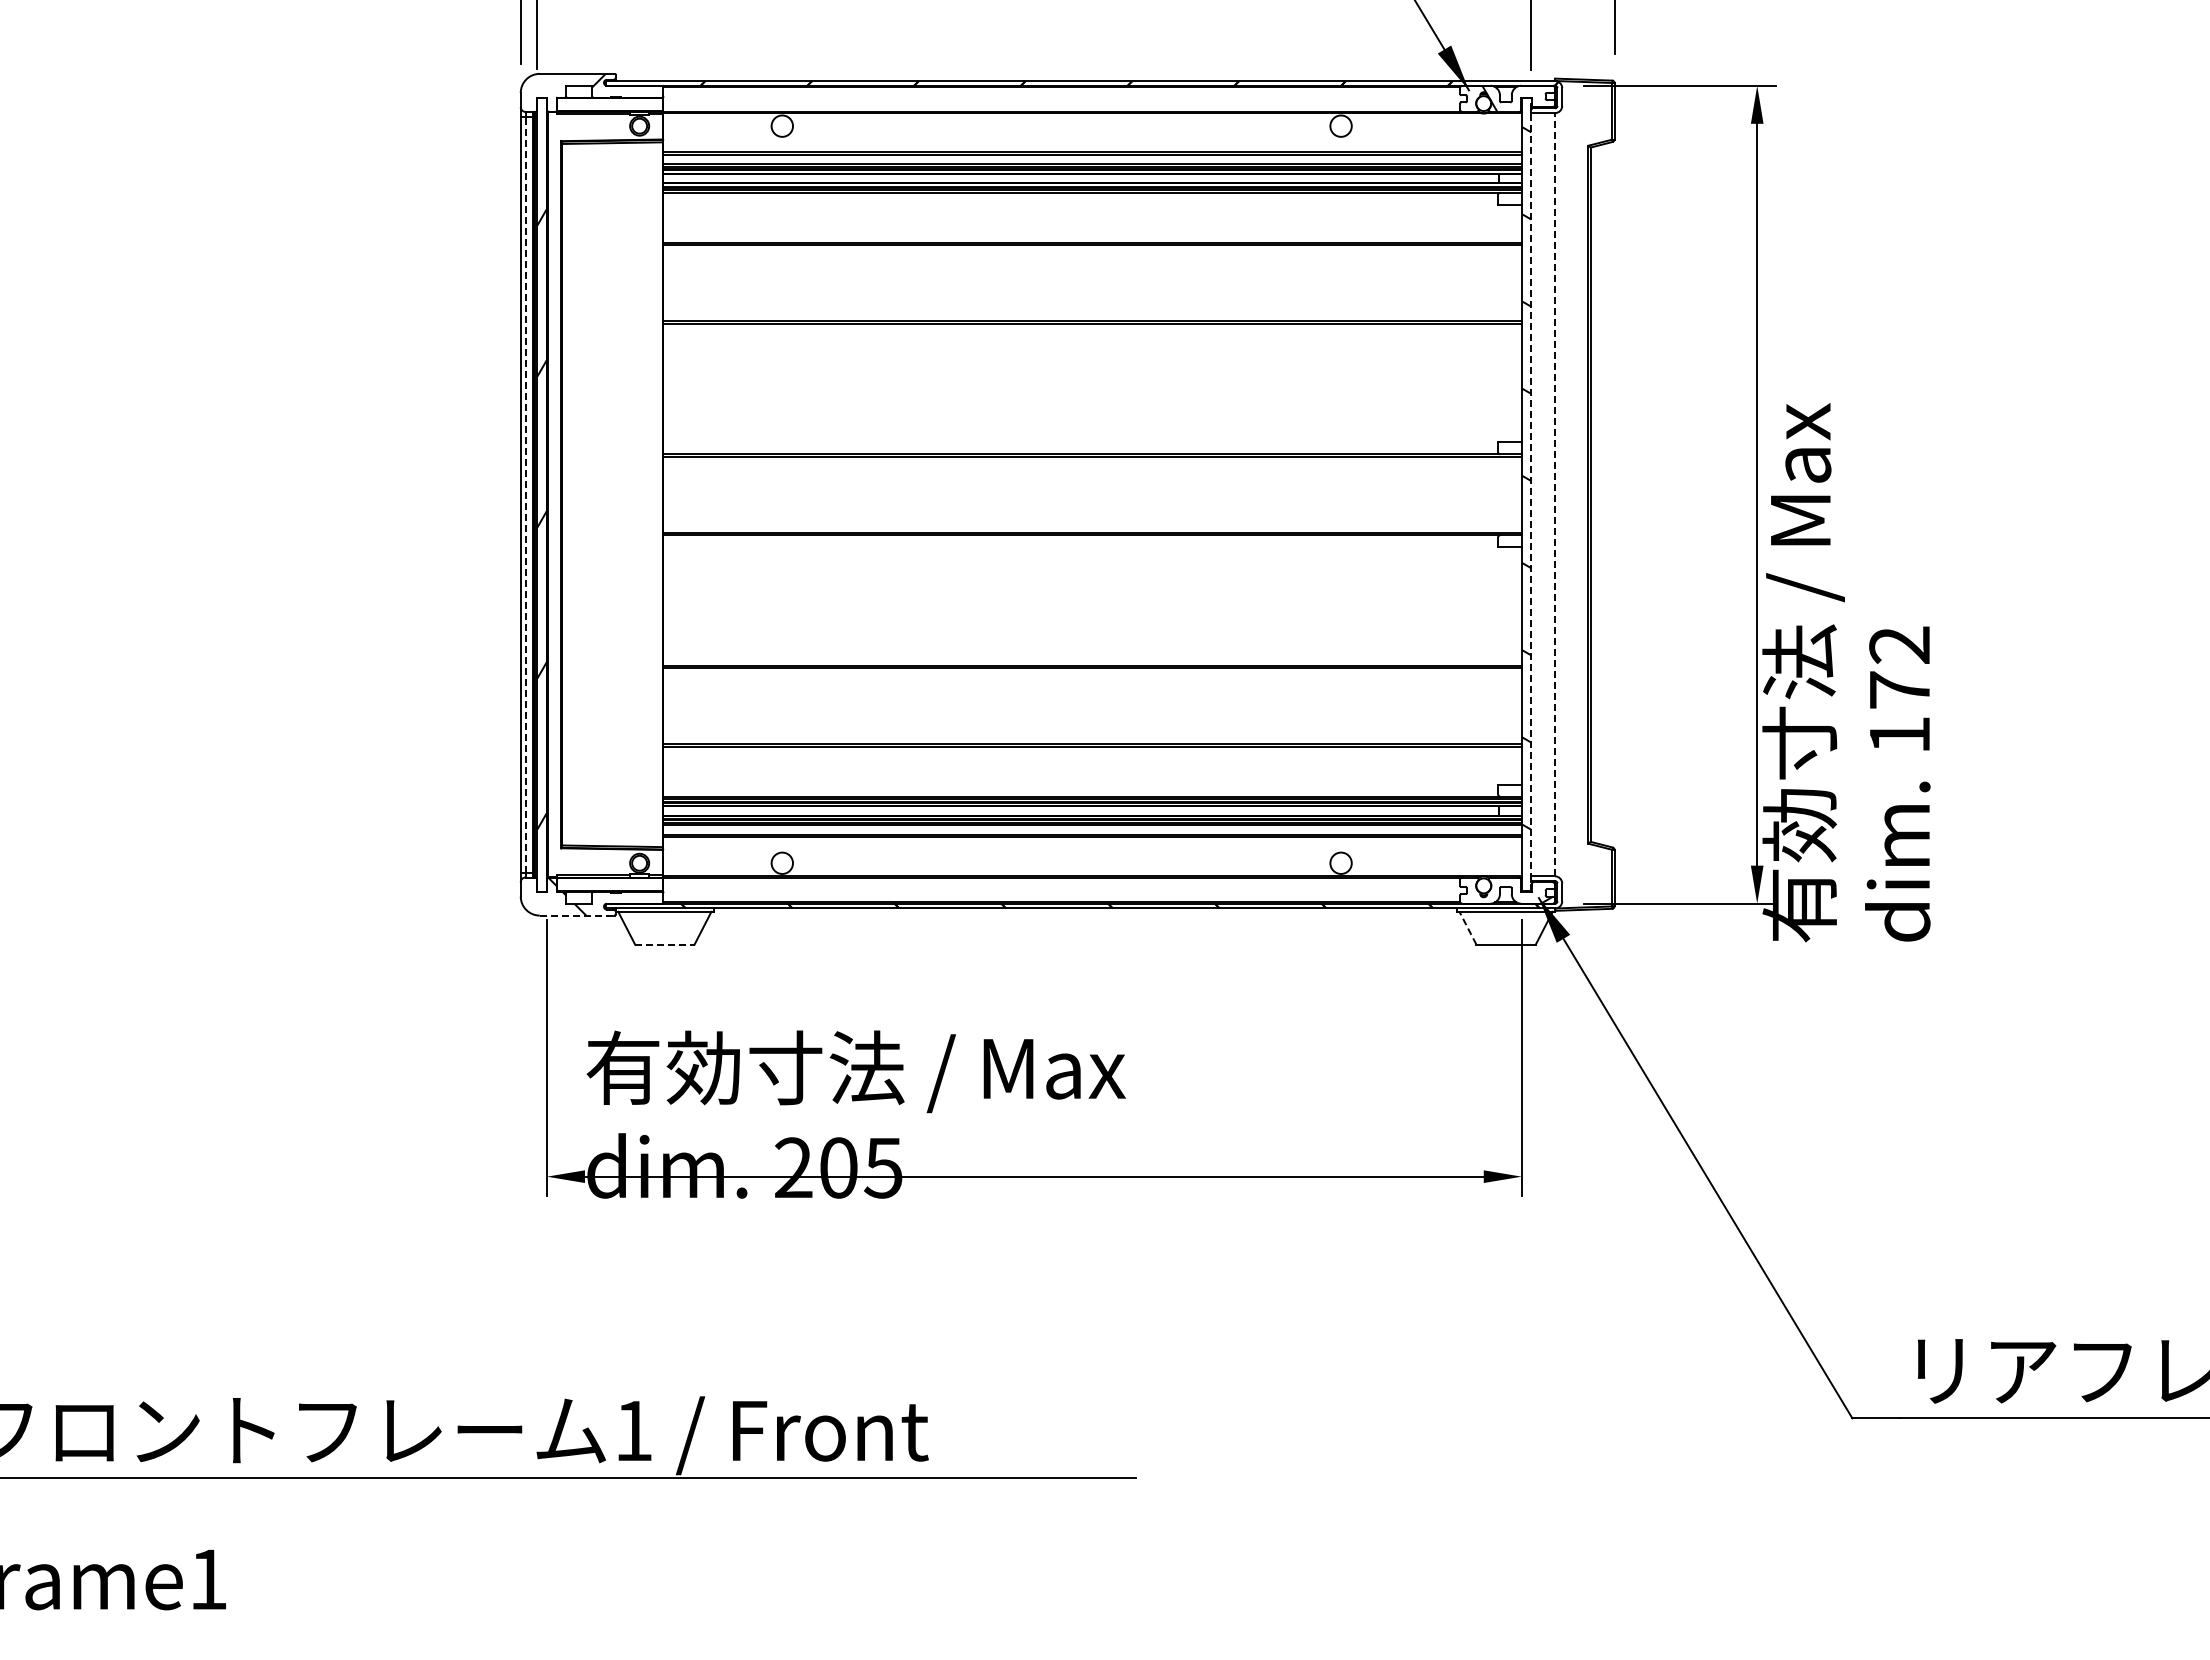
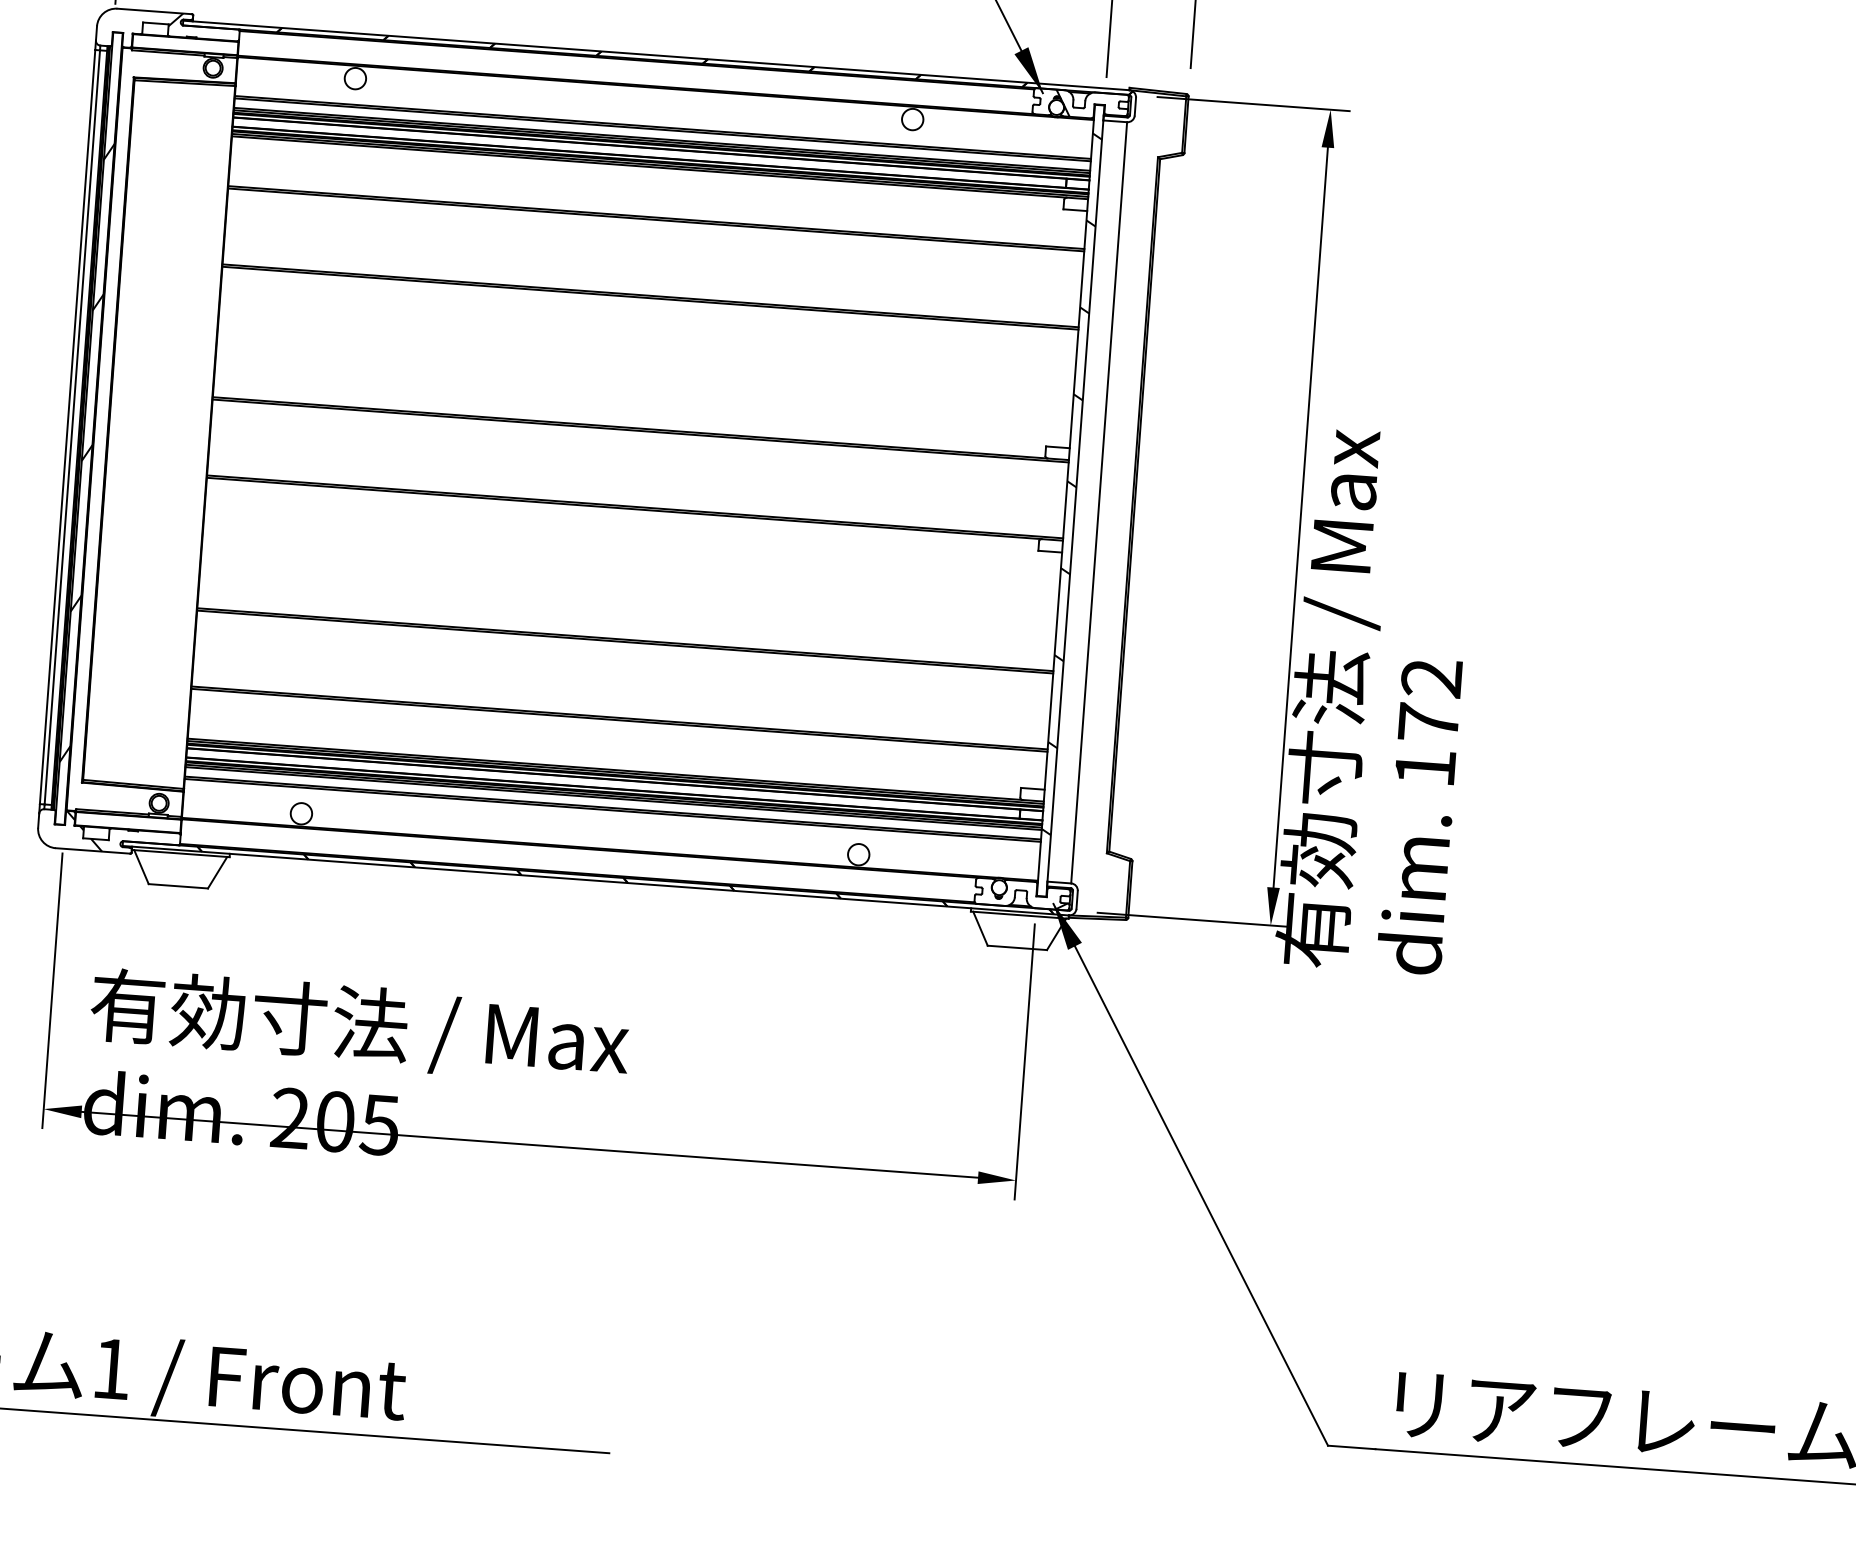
line: (525, 494) -> (72, 427), dashed -> solid
line: (1531, 494) -> (1075, 500), dashed -> solid
line: (1555, 494) -> (1099, 502), dashed -> solid
line: (577, 915) -> (93, 850), dashed -> solid
line: (1467, 927) -> (980, 928), dashed -> solid
line: (664, 944) -> (178, 886), dashed -> solid

